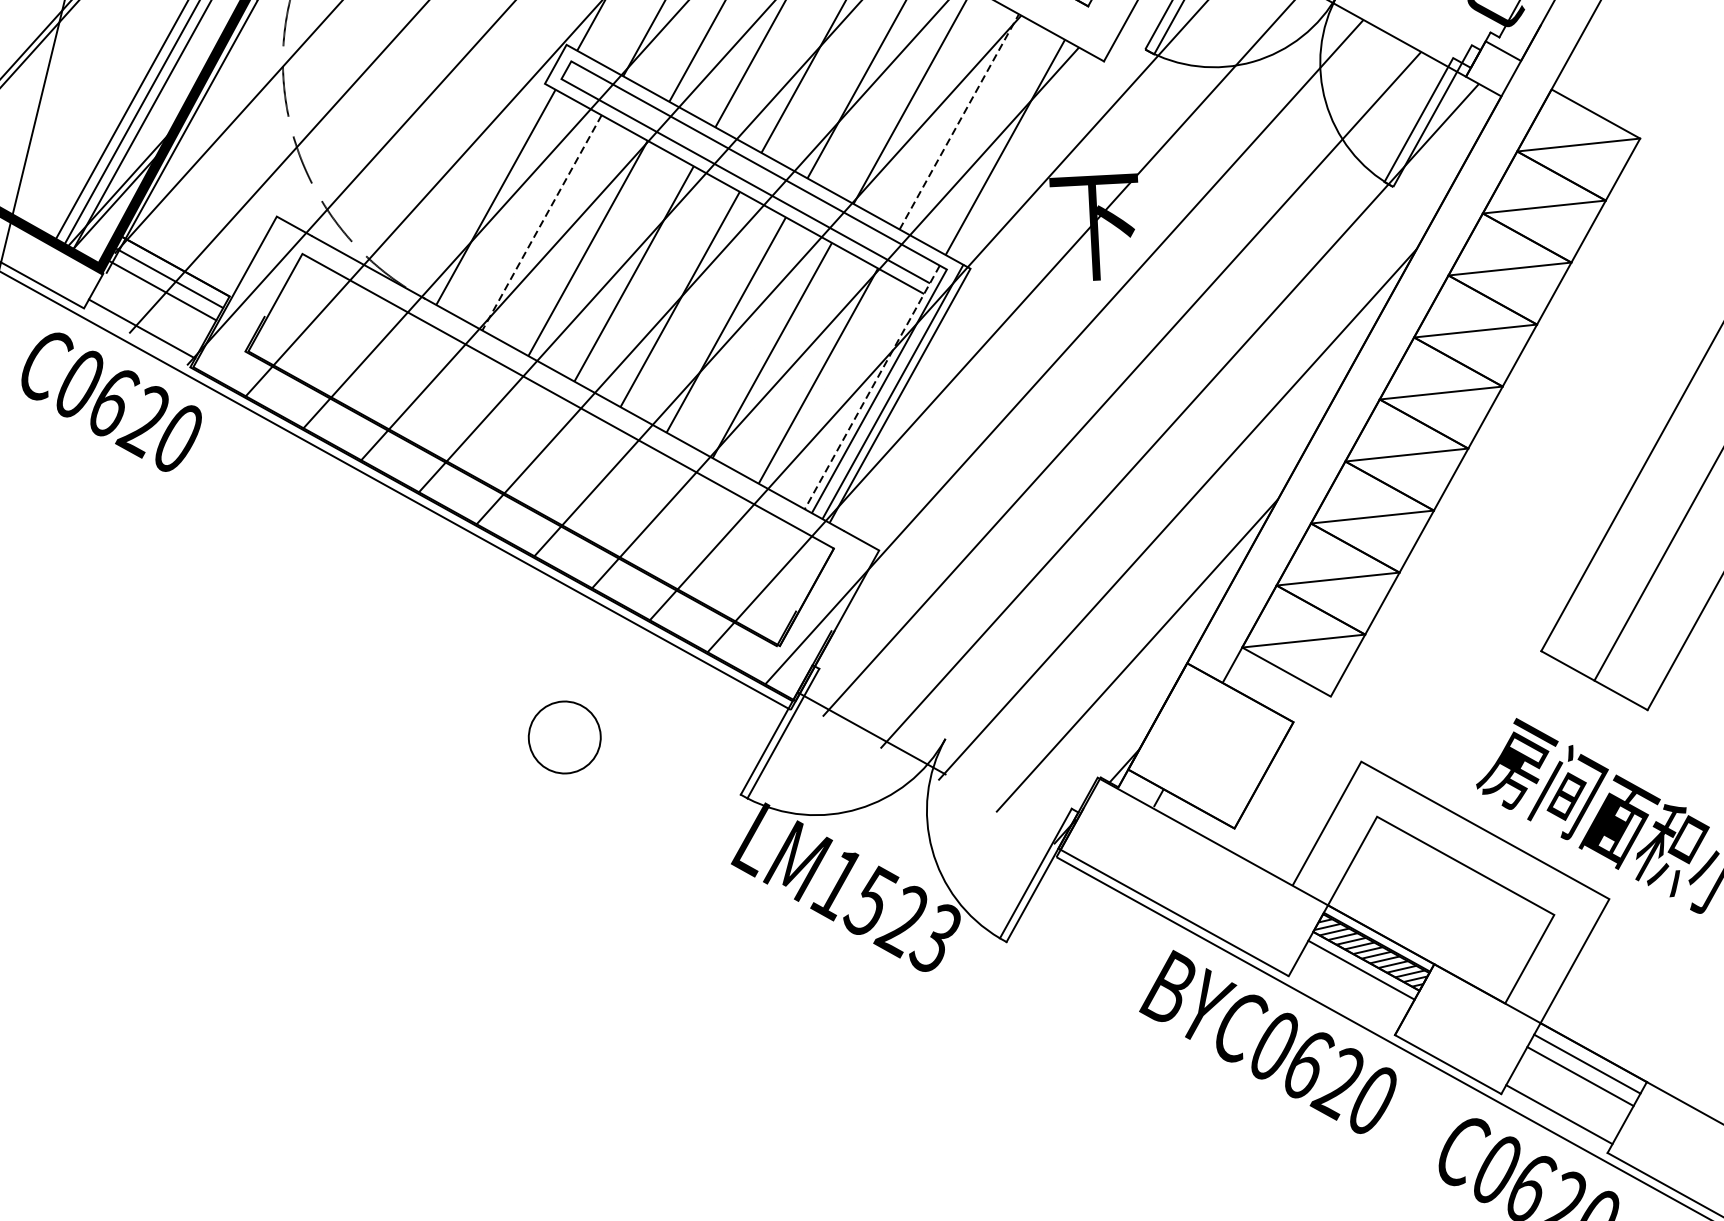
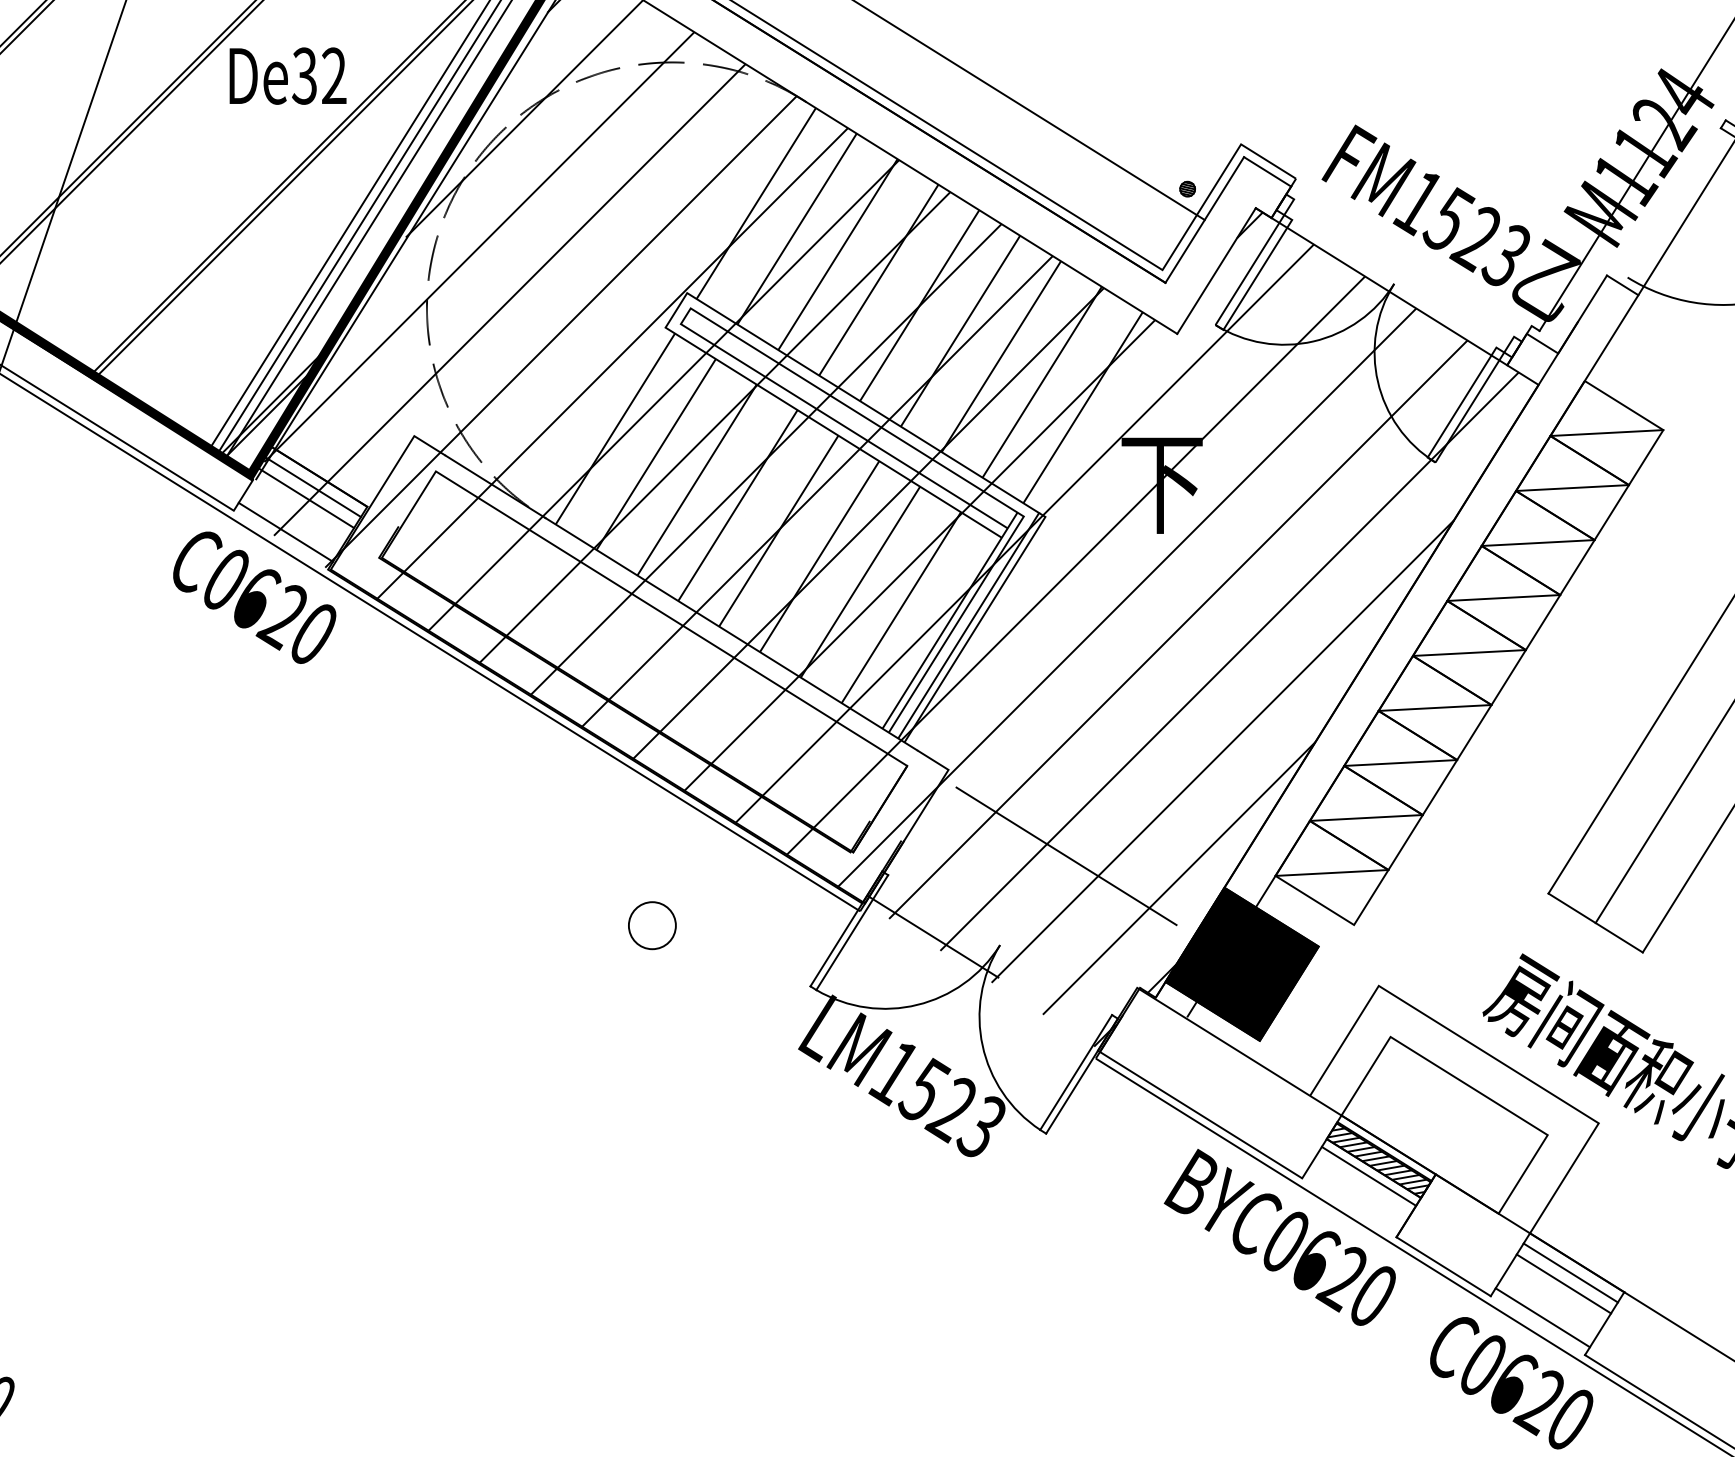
line: (959, 122) -> (1042, 382), dashed -> solid
line: (542, 222) -> (656, 454), dashed -> solid
line: (871, 388) -> (949, 621), dashed -> solid
line: (1012, 638) -> (1066, 856), added
circle: (563, 737) -> (651, 925), size x0.71
fill: (1210, 745) -> (1241, 963), added

